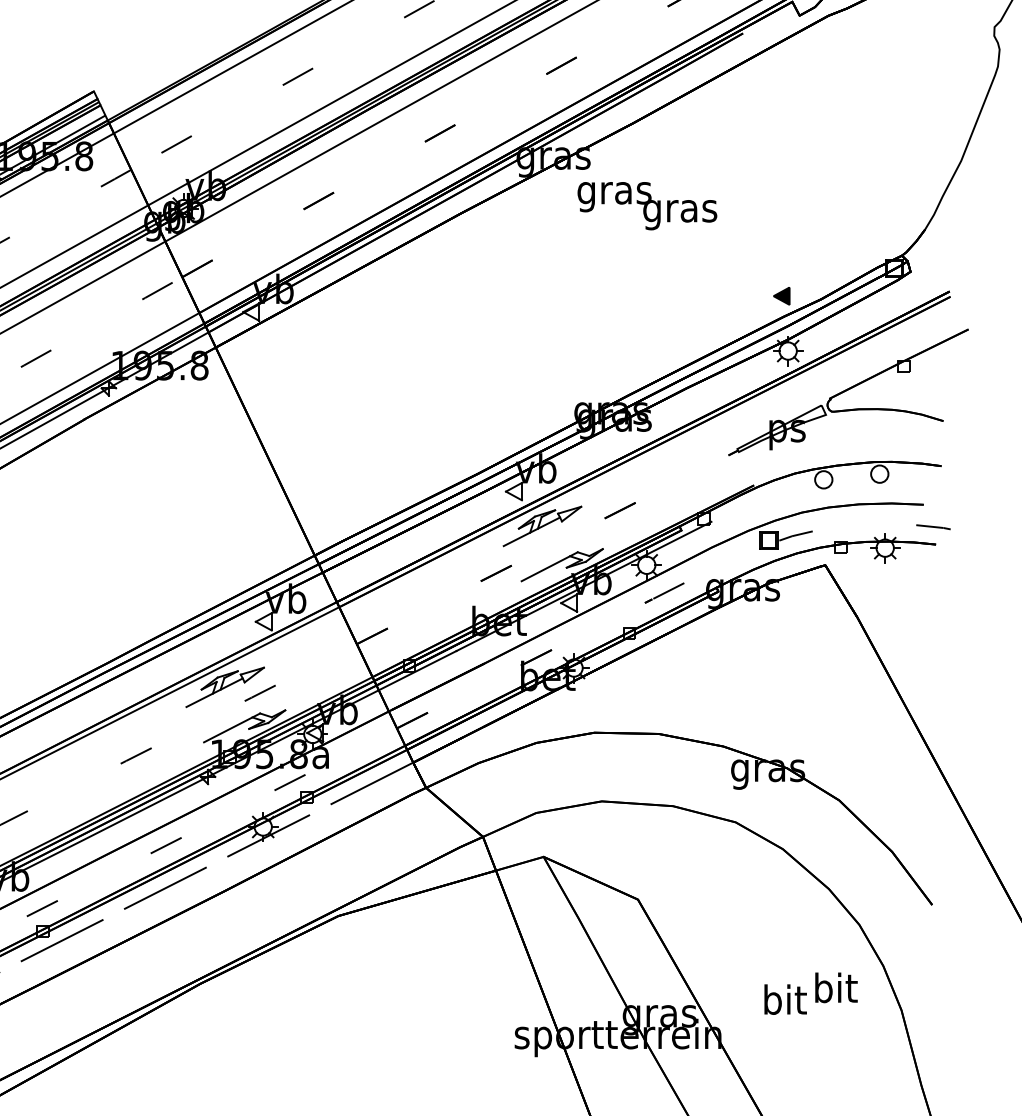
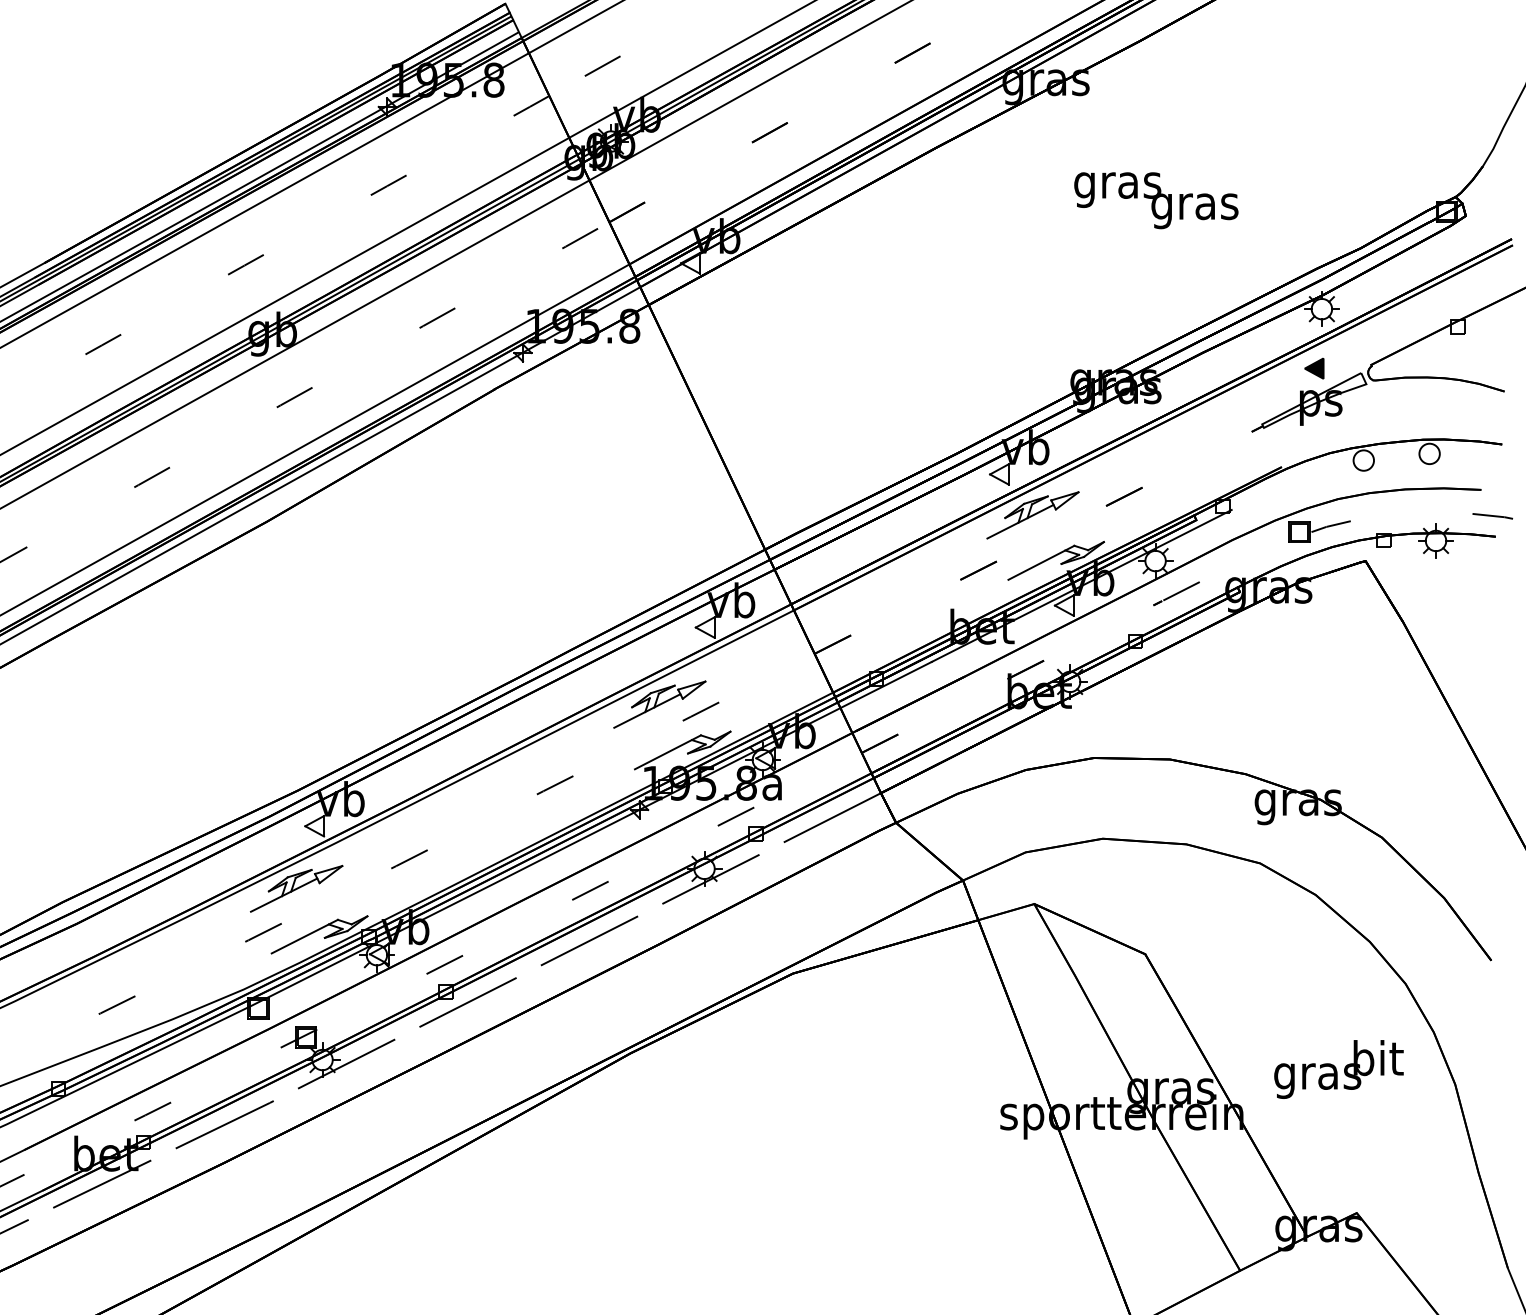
text: (647, 205) -> (1156, 200), moved
part: (781, 296) -> (1314, 368), moved
text: (784, 1003) -> (1317, 1076), bit -> gras

